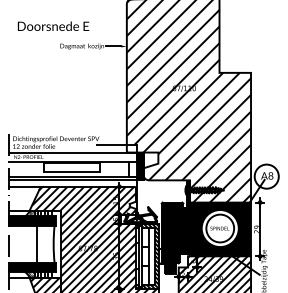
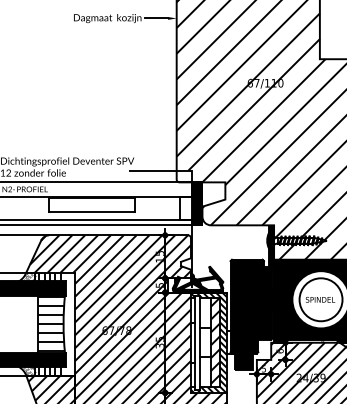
hatch: (45, 243) -> (50, 322), added
hatch: (151, 254) -> (214, 339), added

